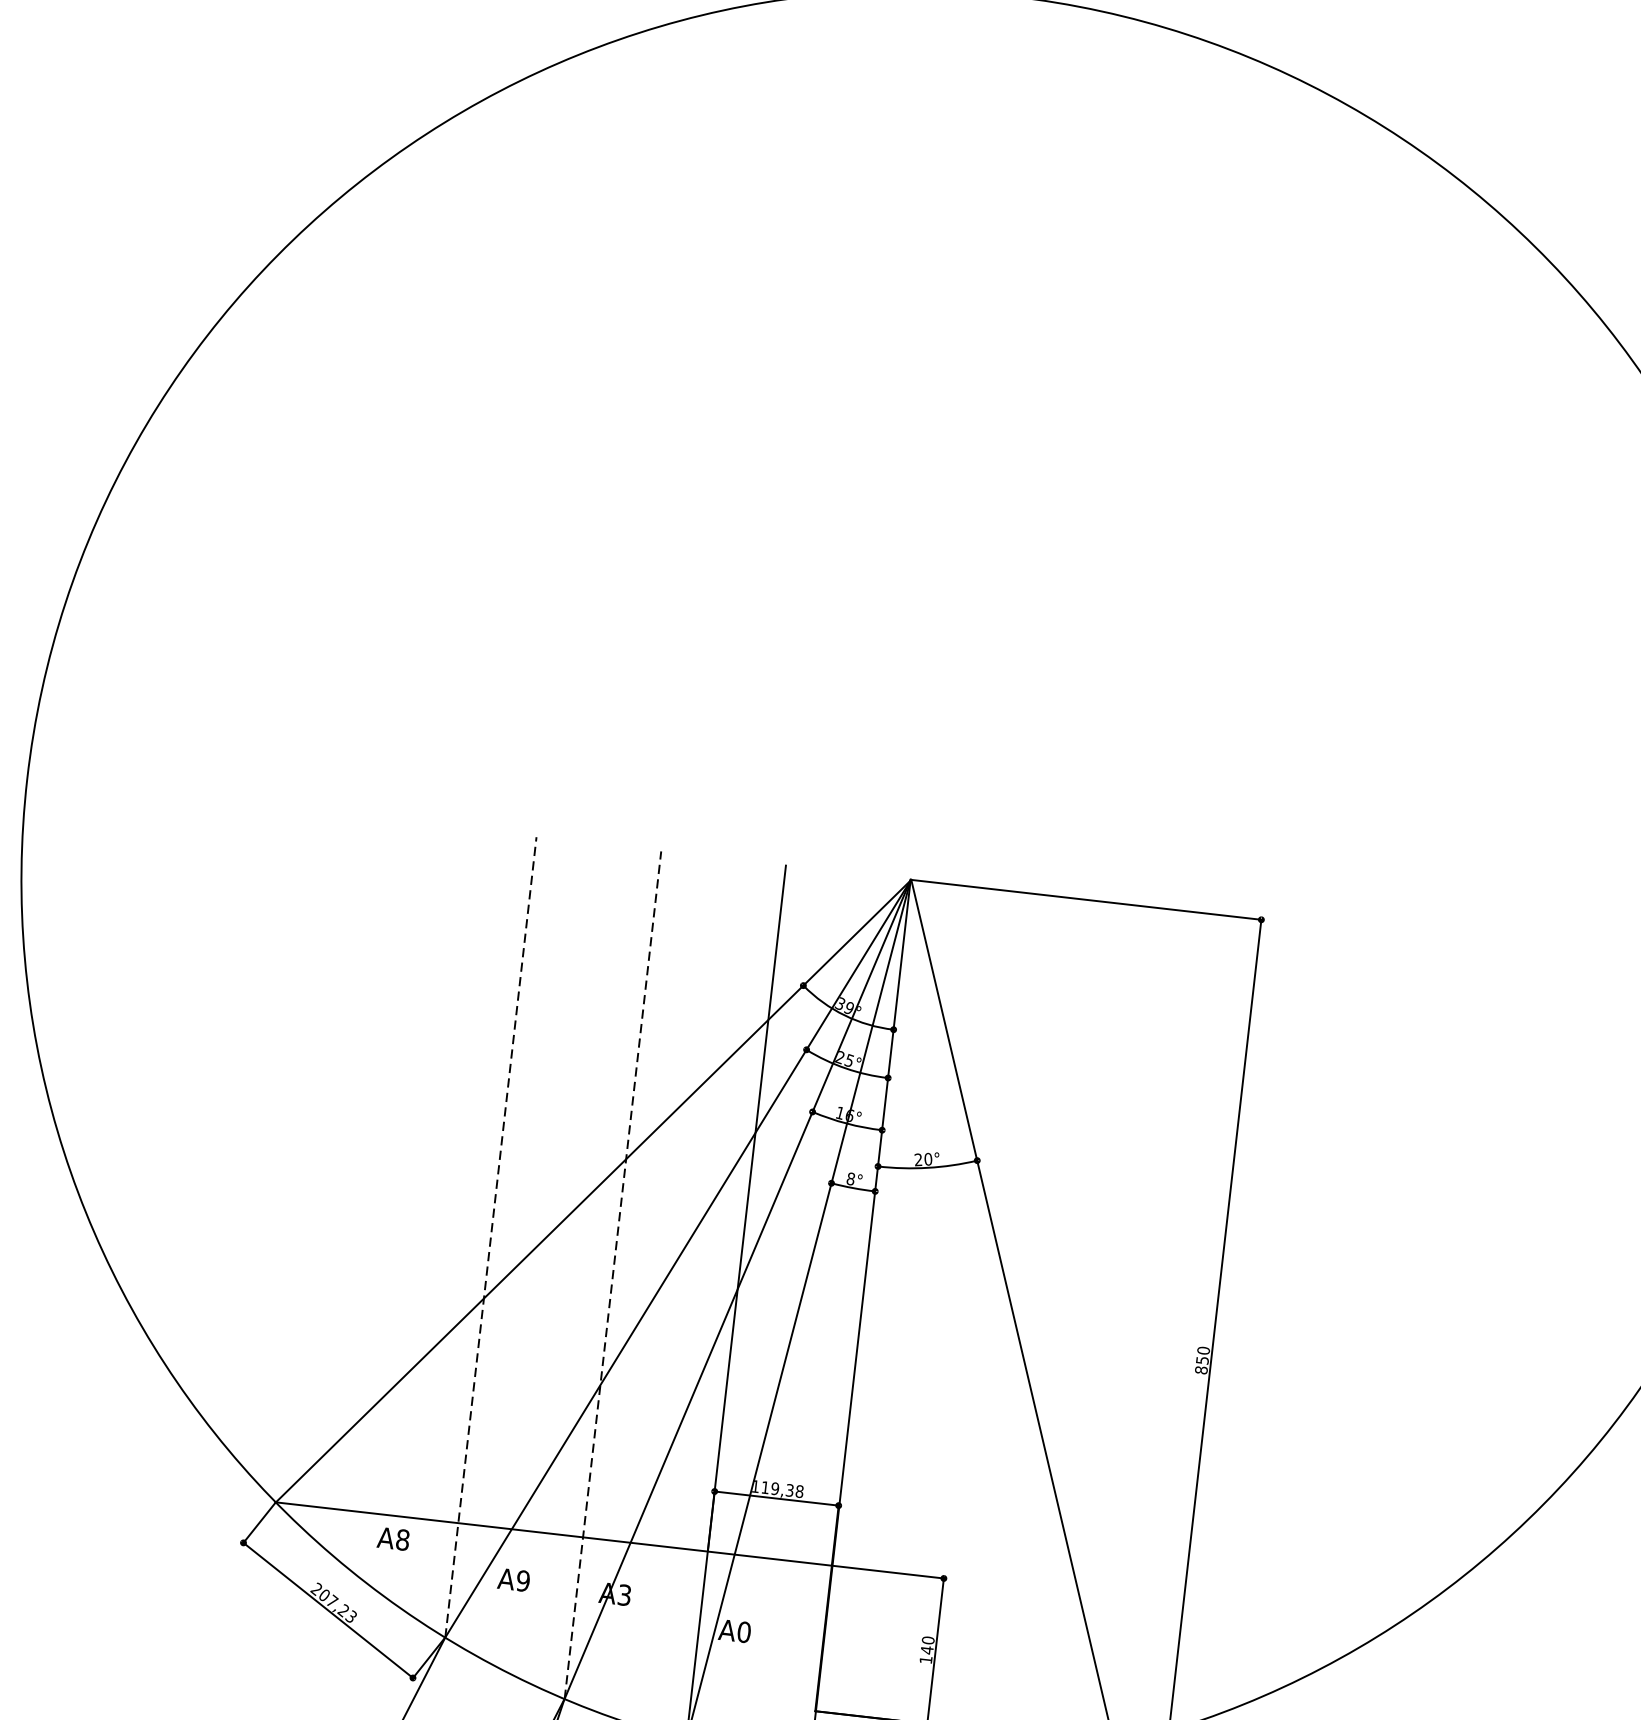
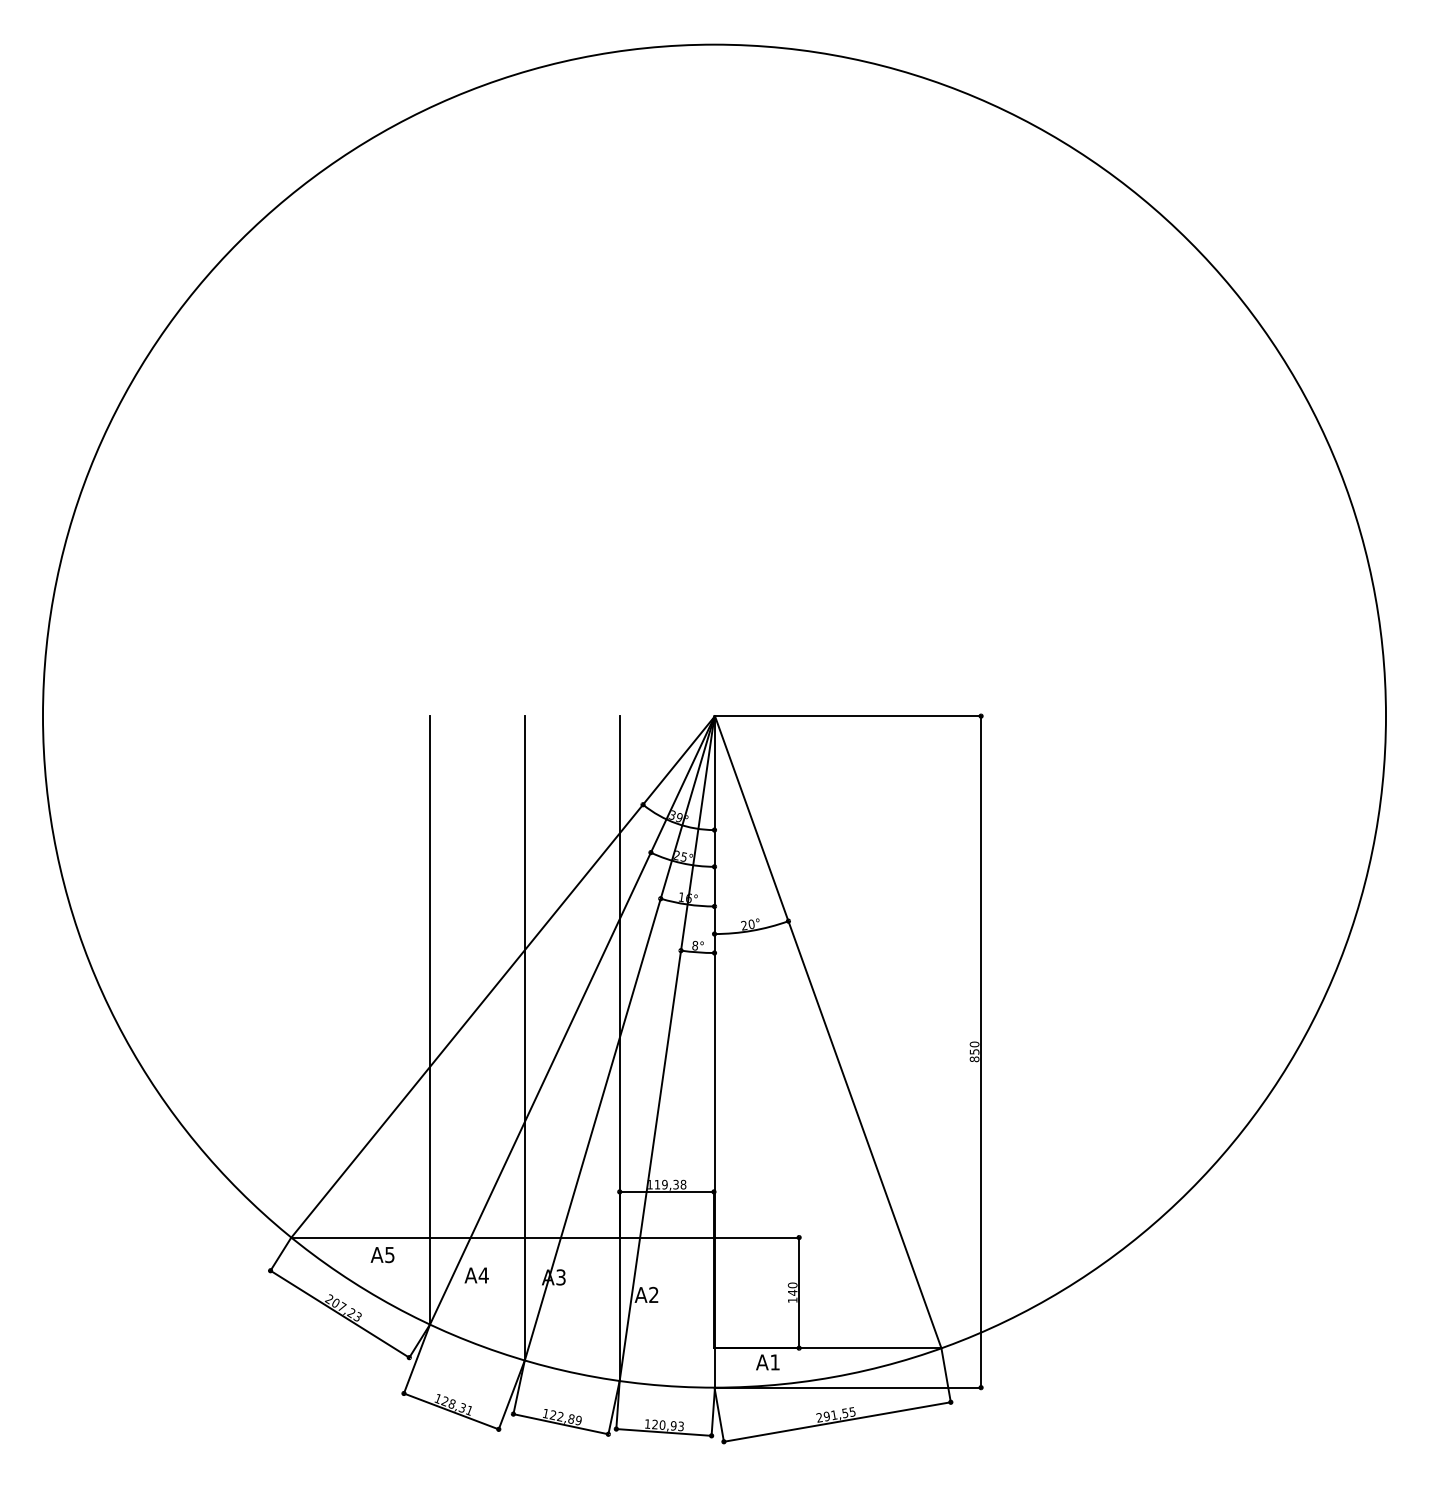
line: (491, 1236) -> (430, 1019), dashed -> solid
line: (612, 1274) -> (524, 1037), dashed -> solid
text: (402, 1539) -> (389, 1254), A8 -> A5
text: (522, 1581) -> (483, 1275), A9 -> A4
text: (743, 1632) -> (653, 1295), A0 -> A2

